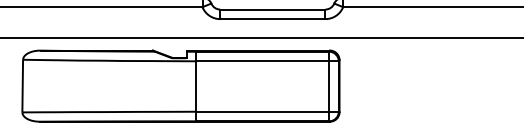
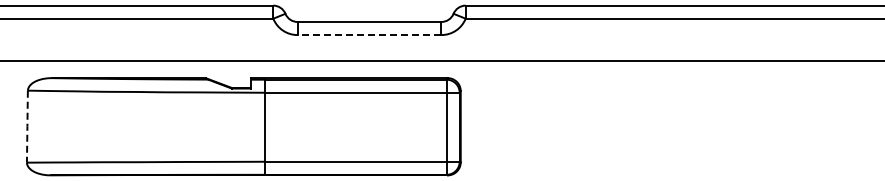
line: (272, 19) -> (369, 35), solid -> dashed
line: (22, 85) -> (27, 126), solid -> dashed

